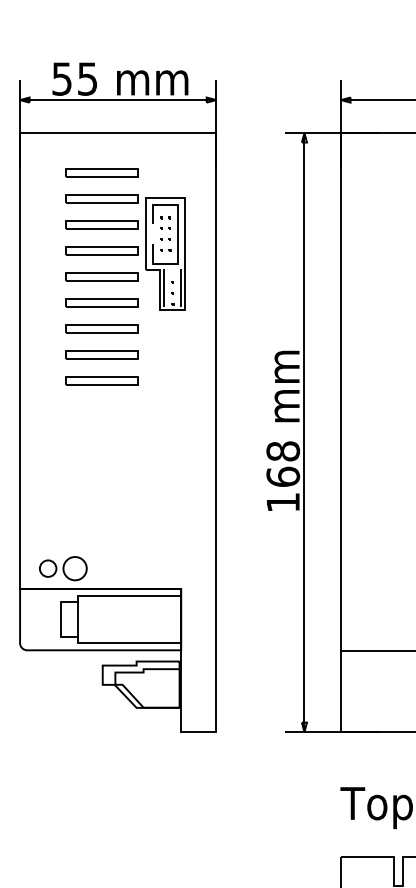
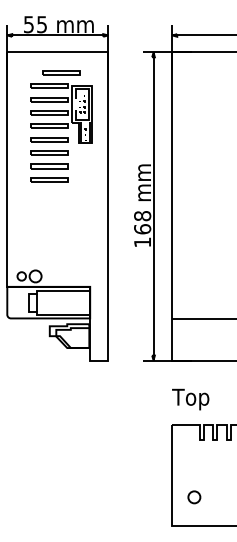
part: (102, 172) -> (61, 72), moved

